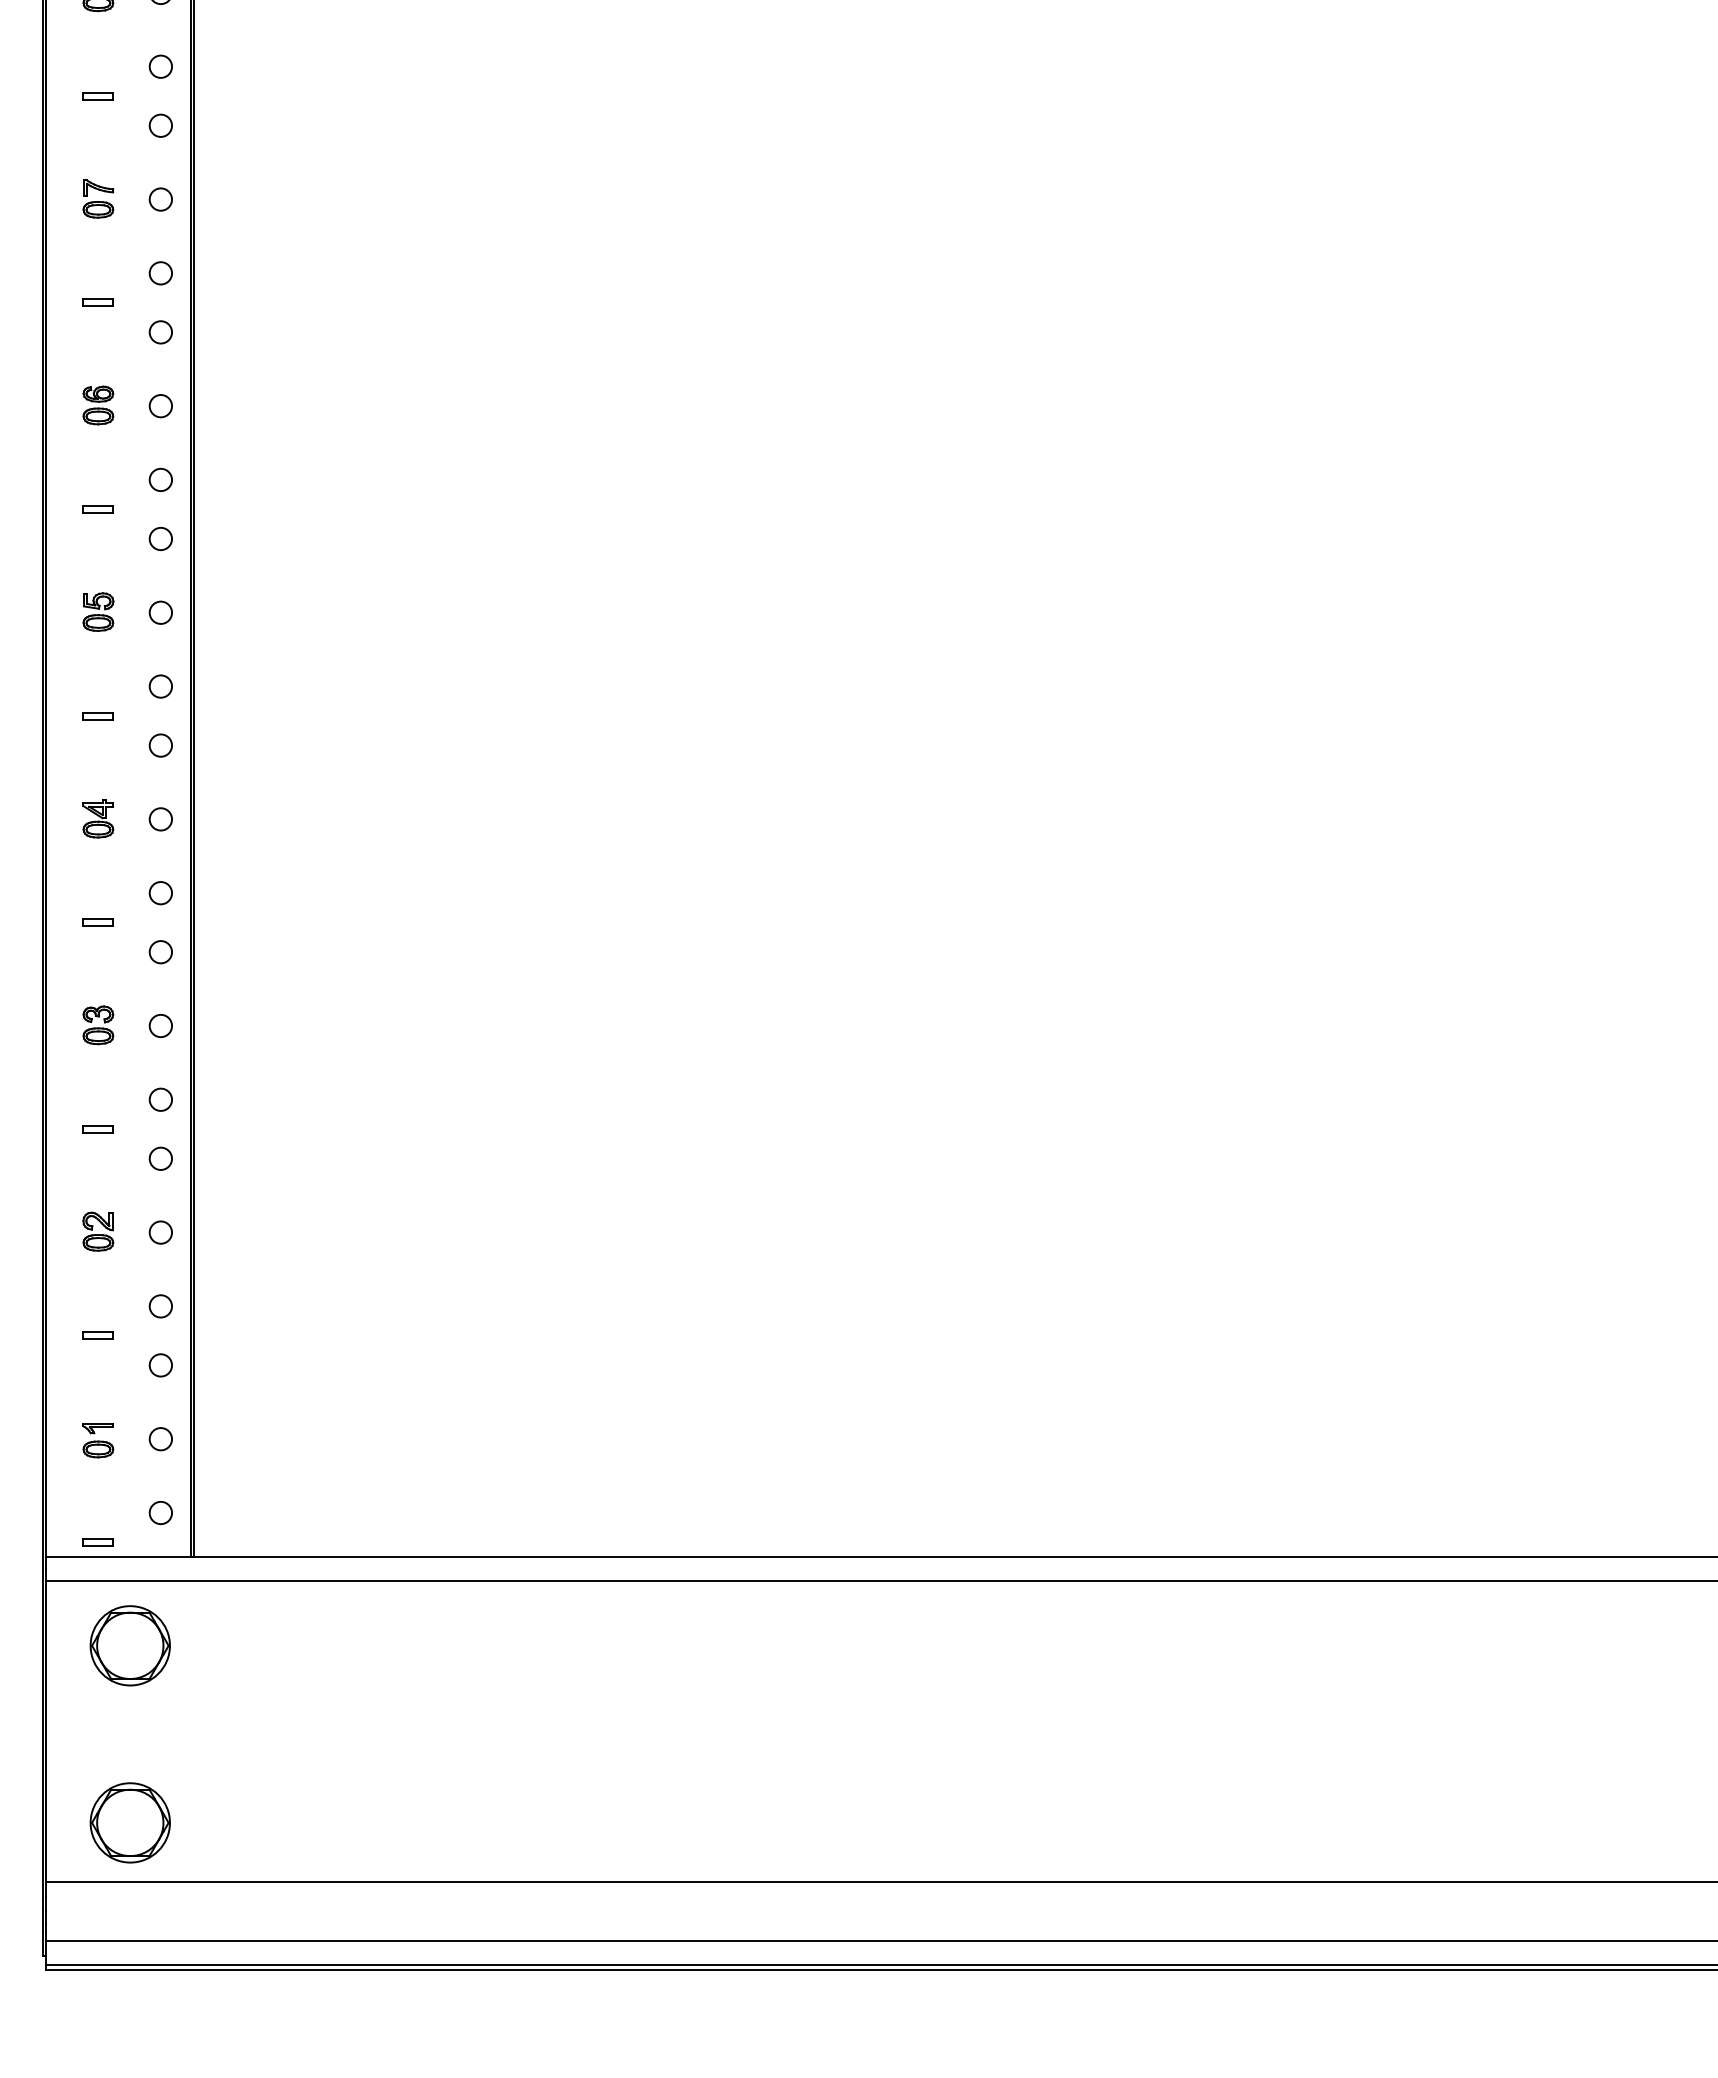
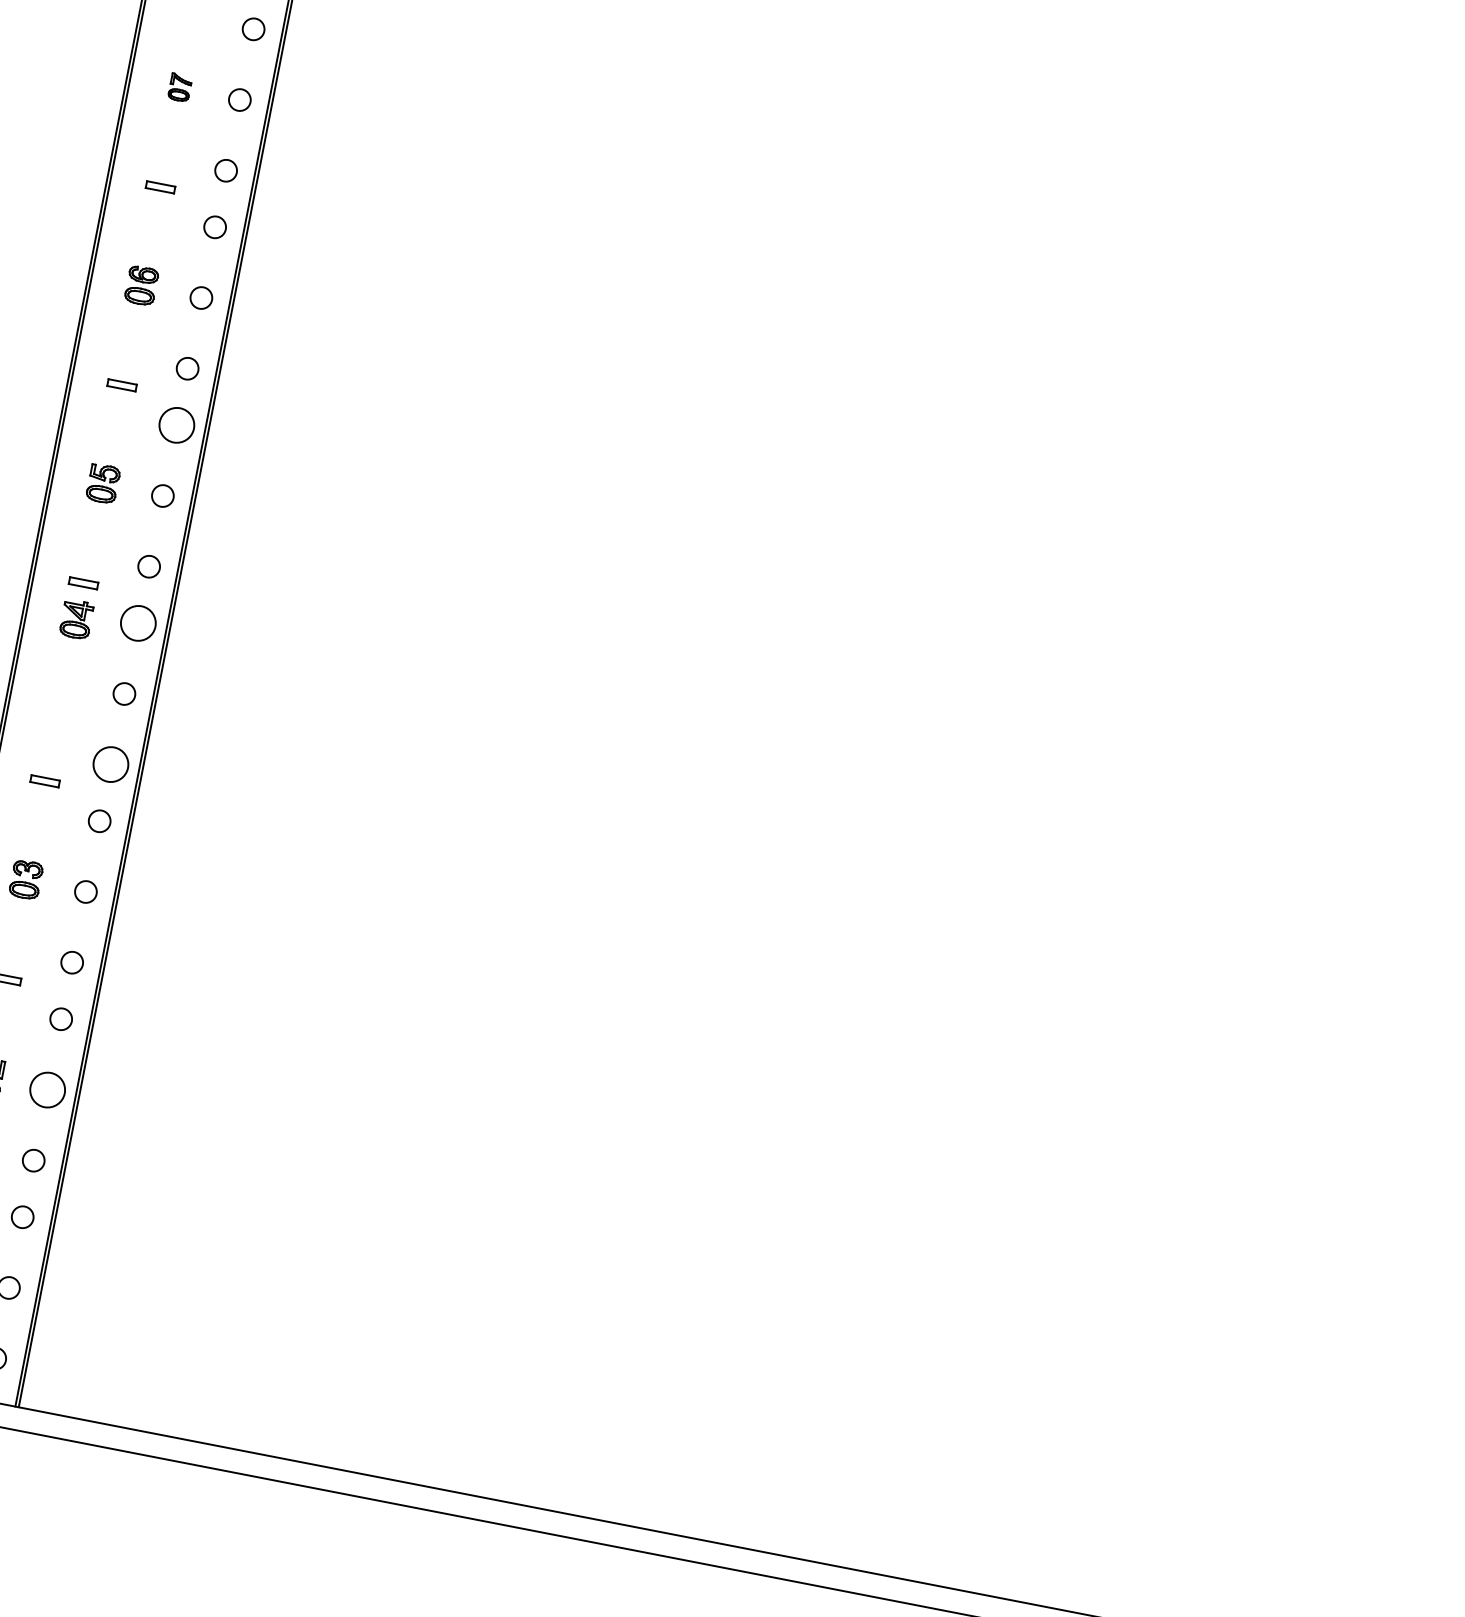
part: (98, 198) -> (180, 87), size x0.7
circle: (160, 538) -> (176, 424), size x1.6
circle: (160, 745) -> (137, 623), size x1.6
part: (98, 818) -> (76, 619), moved
circle: (160, 893) -> (110, 764), size x1.6
circle: (160, 1232) -> (47, 1089), size x1.6

